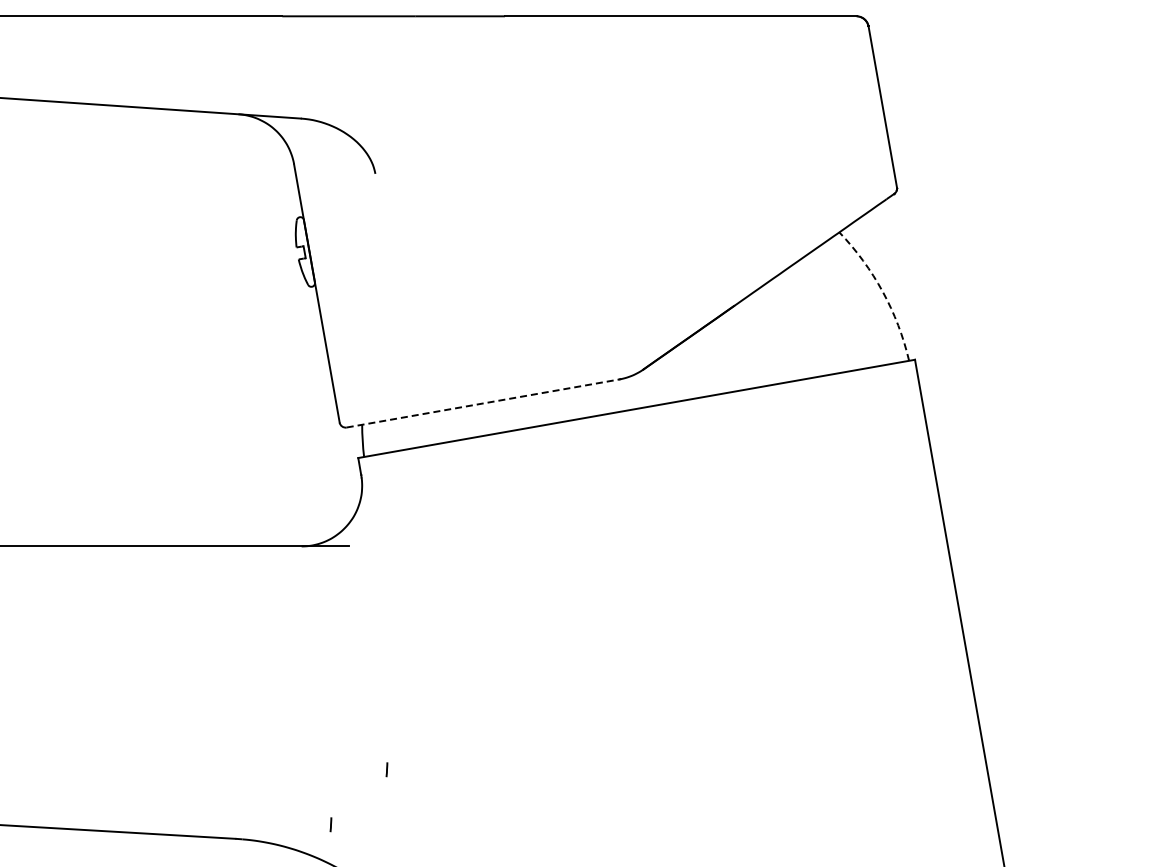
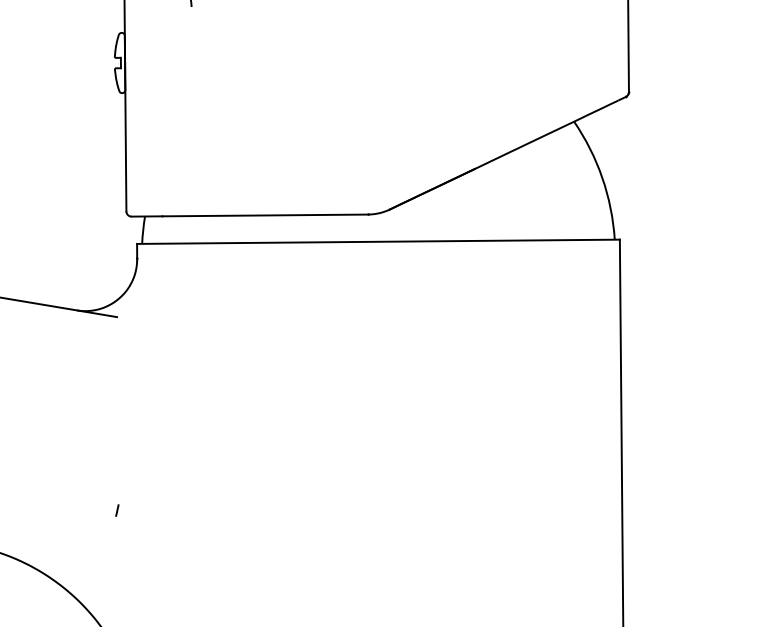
arc: (882, 291) -> (602, 177), dashed -> solid
line: (483, 403) -> (250, 215), dashed -> solid
line: (330, 824) -> (62, 548), removed

